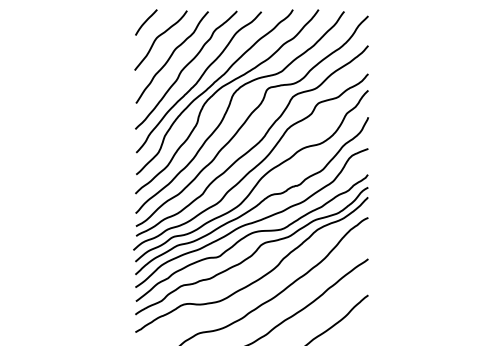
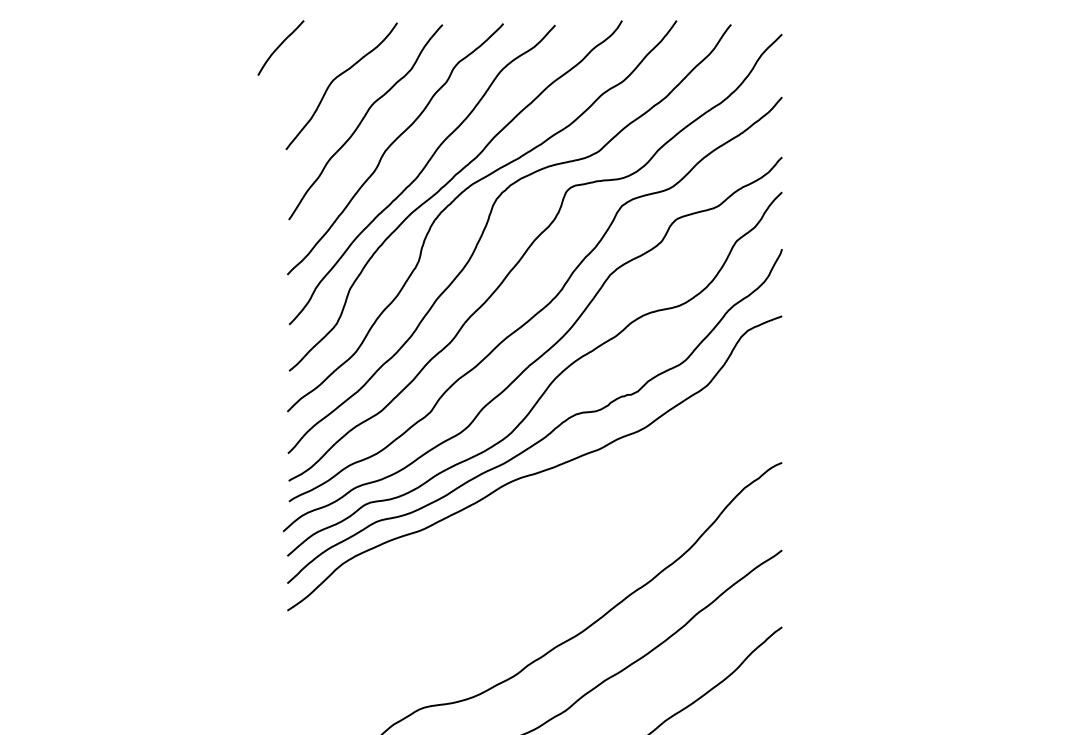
curve: (146, 22) -> (281, 47), moved
part: (251, 253) -> (533, 538), removed

